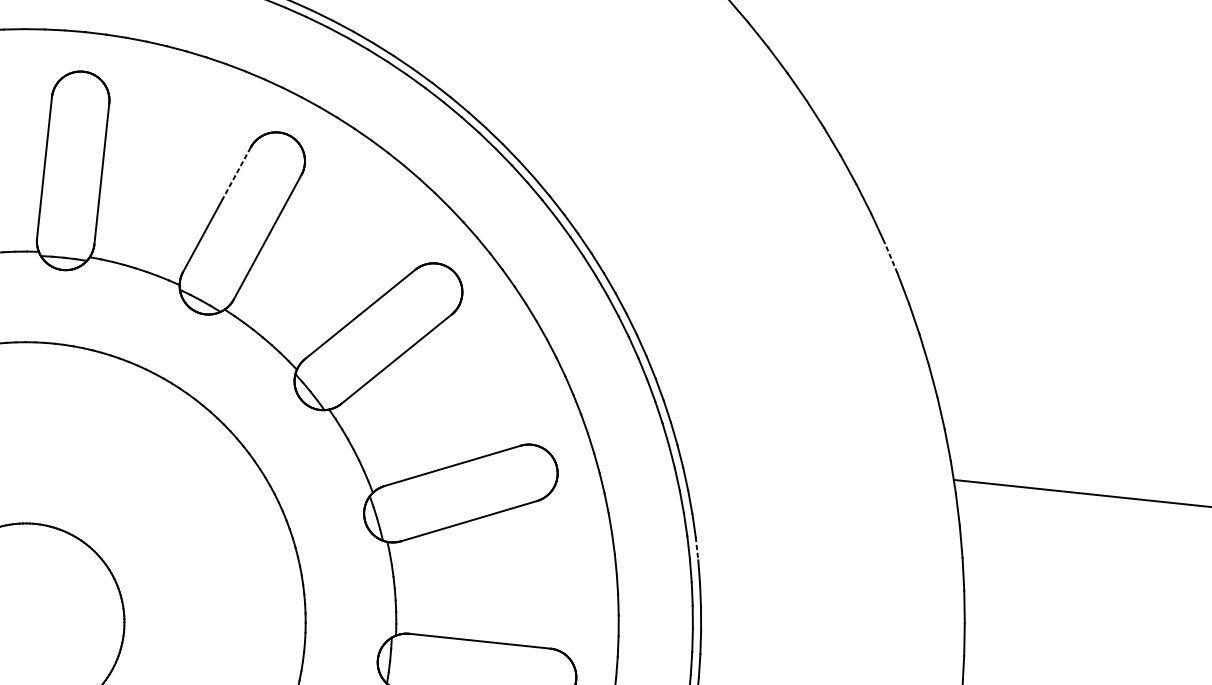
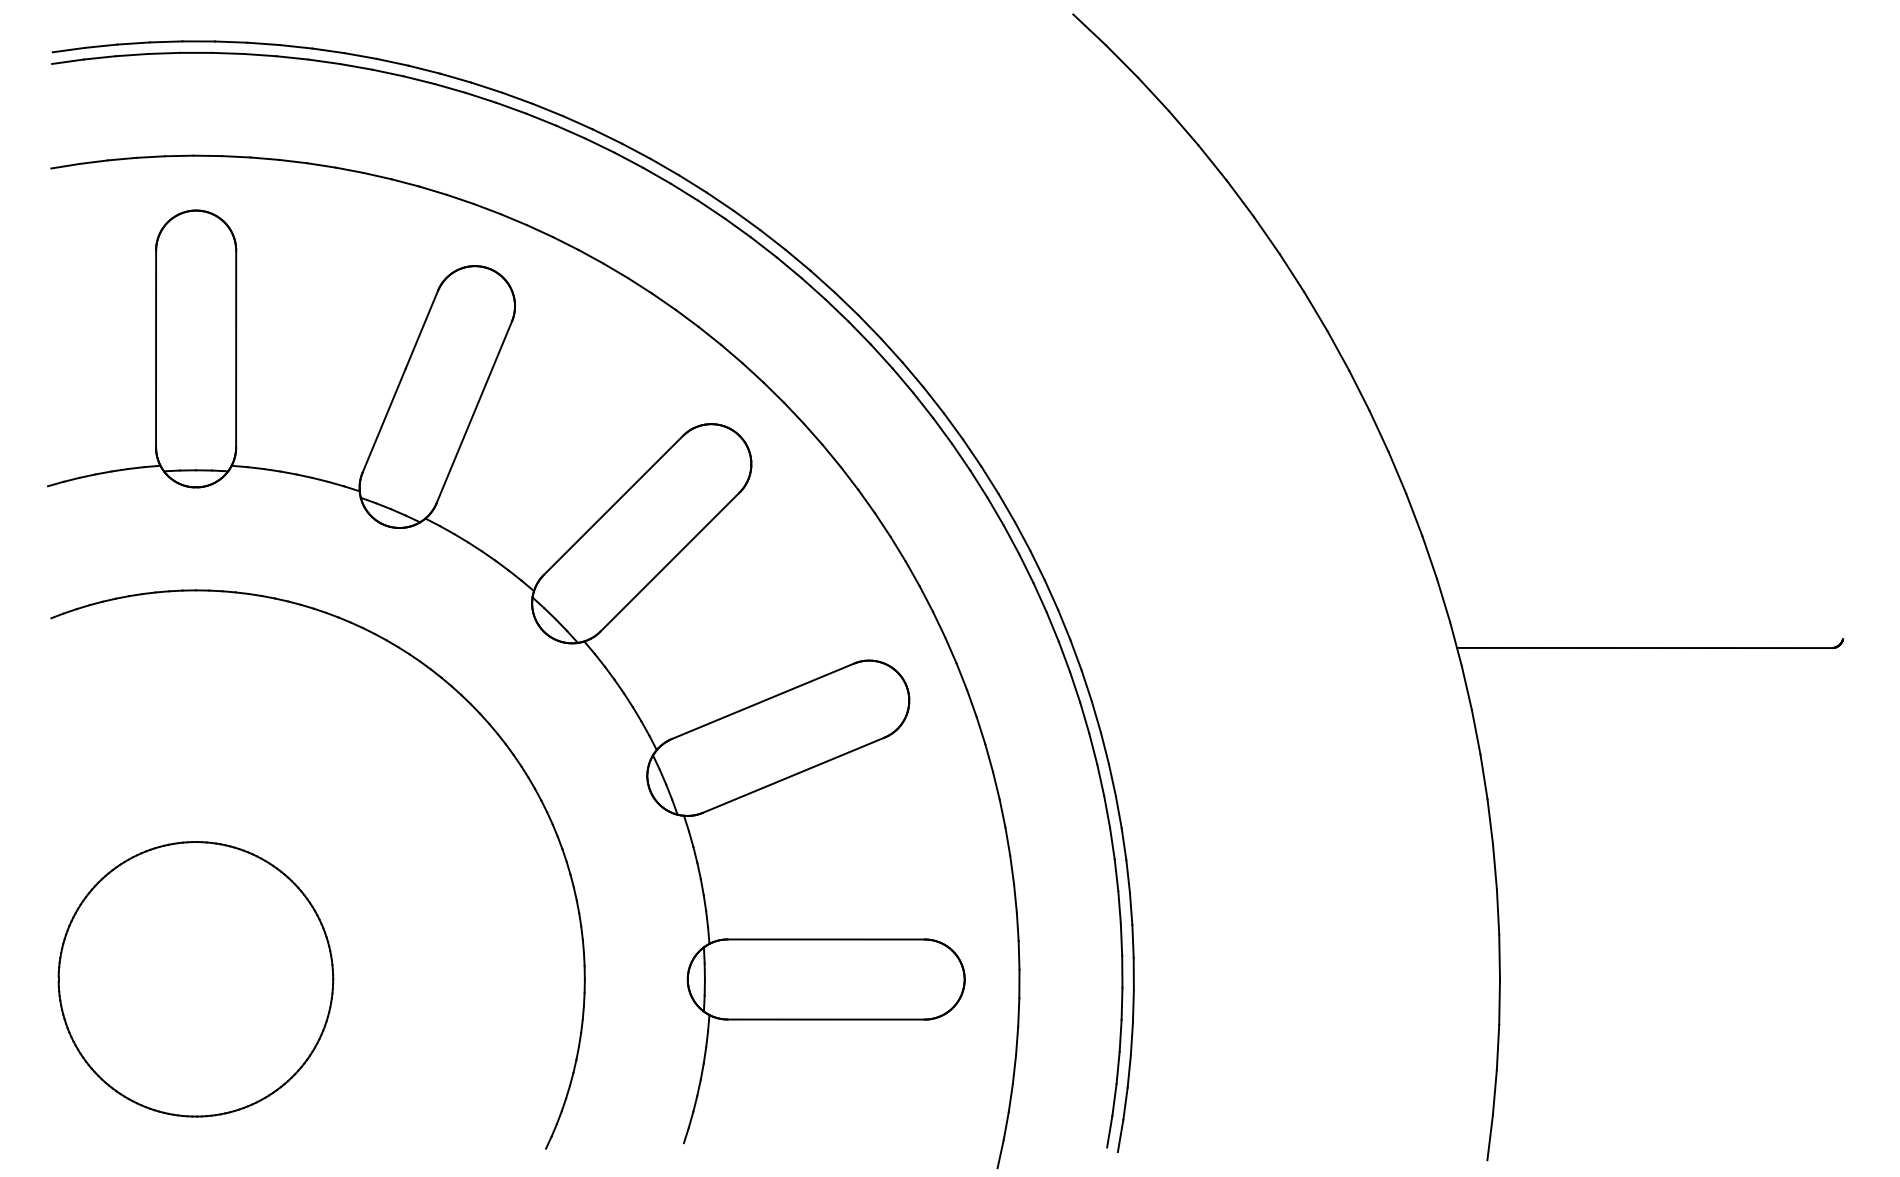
line: (236, 173) -> (422, 329), dashed -> solid
line: (891, 257) -> (1338, 350), dashed -> solid
line: (697, 548) -> (1112, 780), dashed -> solid

